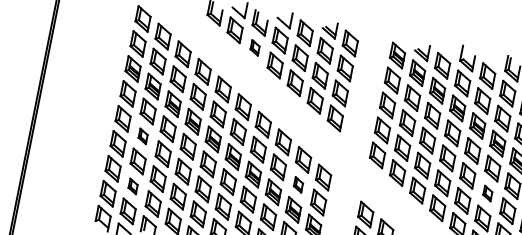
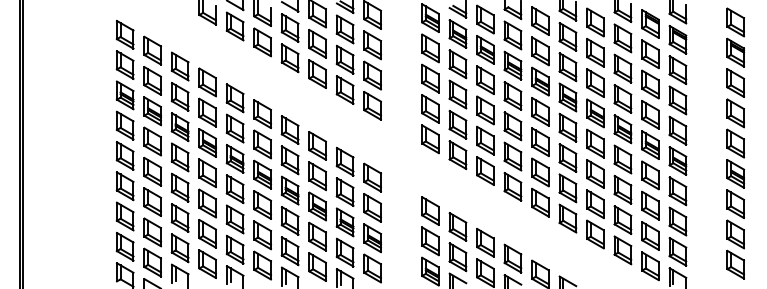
part: (255, 47) -> (262, 42), size x1.67
part: (143, 136) -> (152, 171), size x1.67
part: (298, 184) -> (344, 191), size x1.67
part: (133, 186) -> (152, 232), size x1.67
part: (487, 193) -> (567, 157), size x1.67

